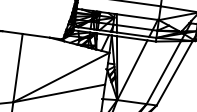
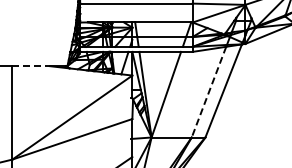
line: (36, 36) -> (31, 66), solid -> dashed
line: (164, 72) -> (209, 92), solid -> dashed

